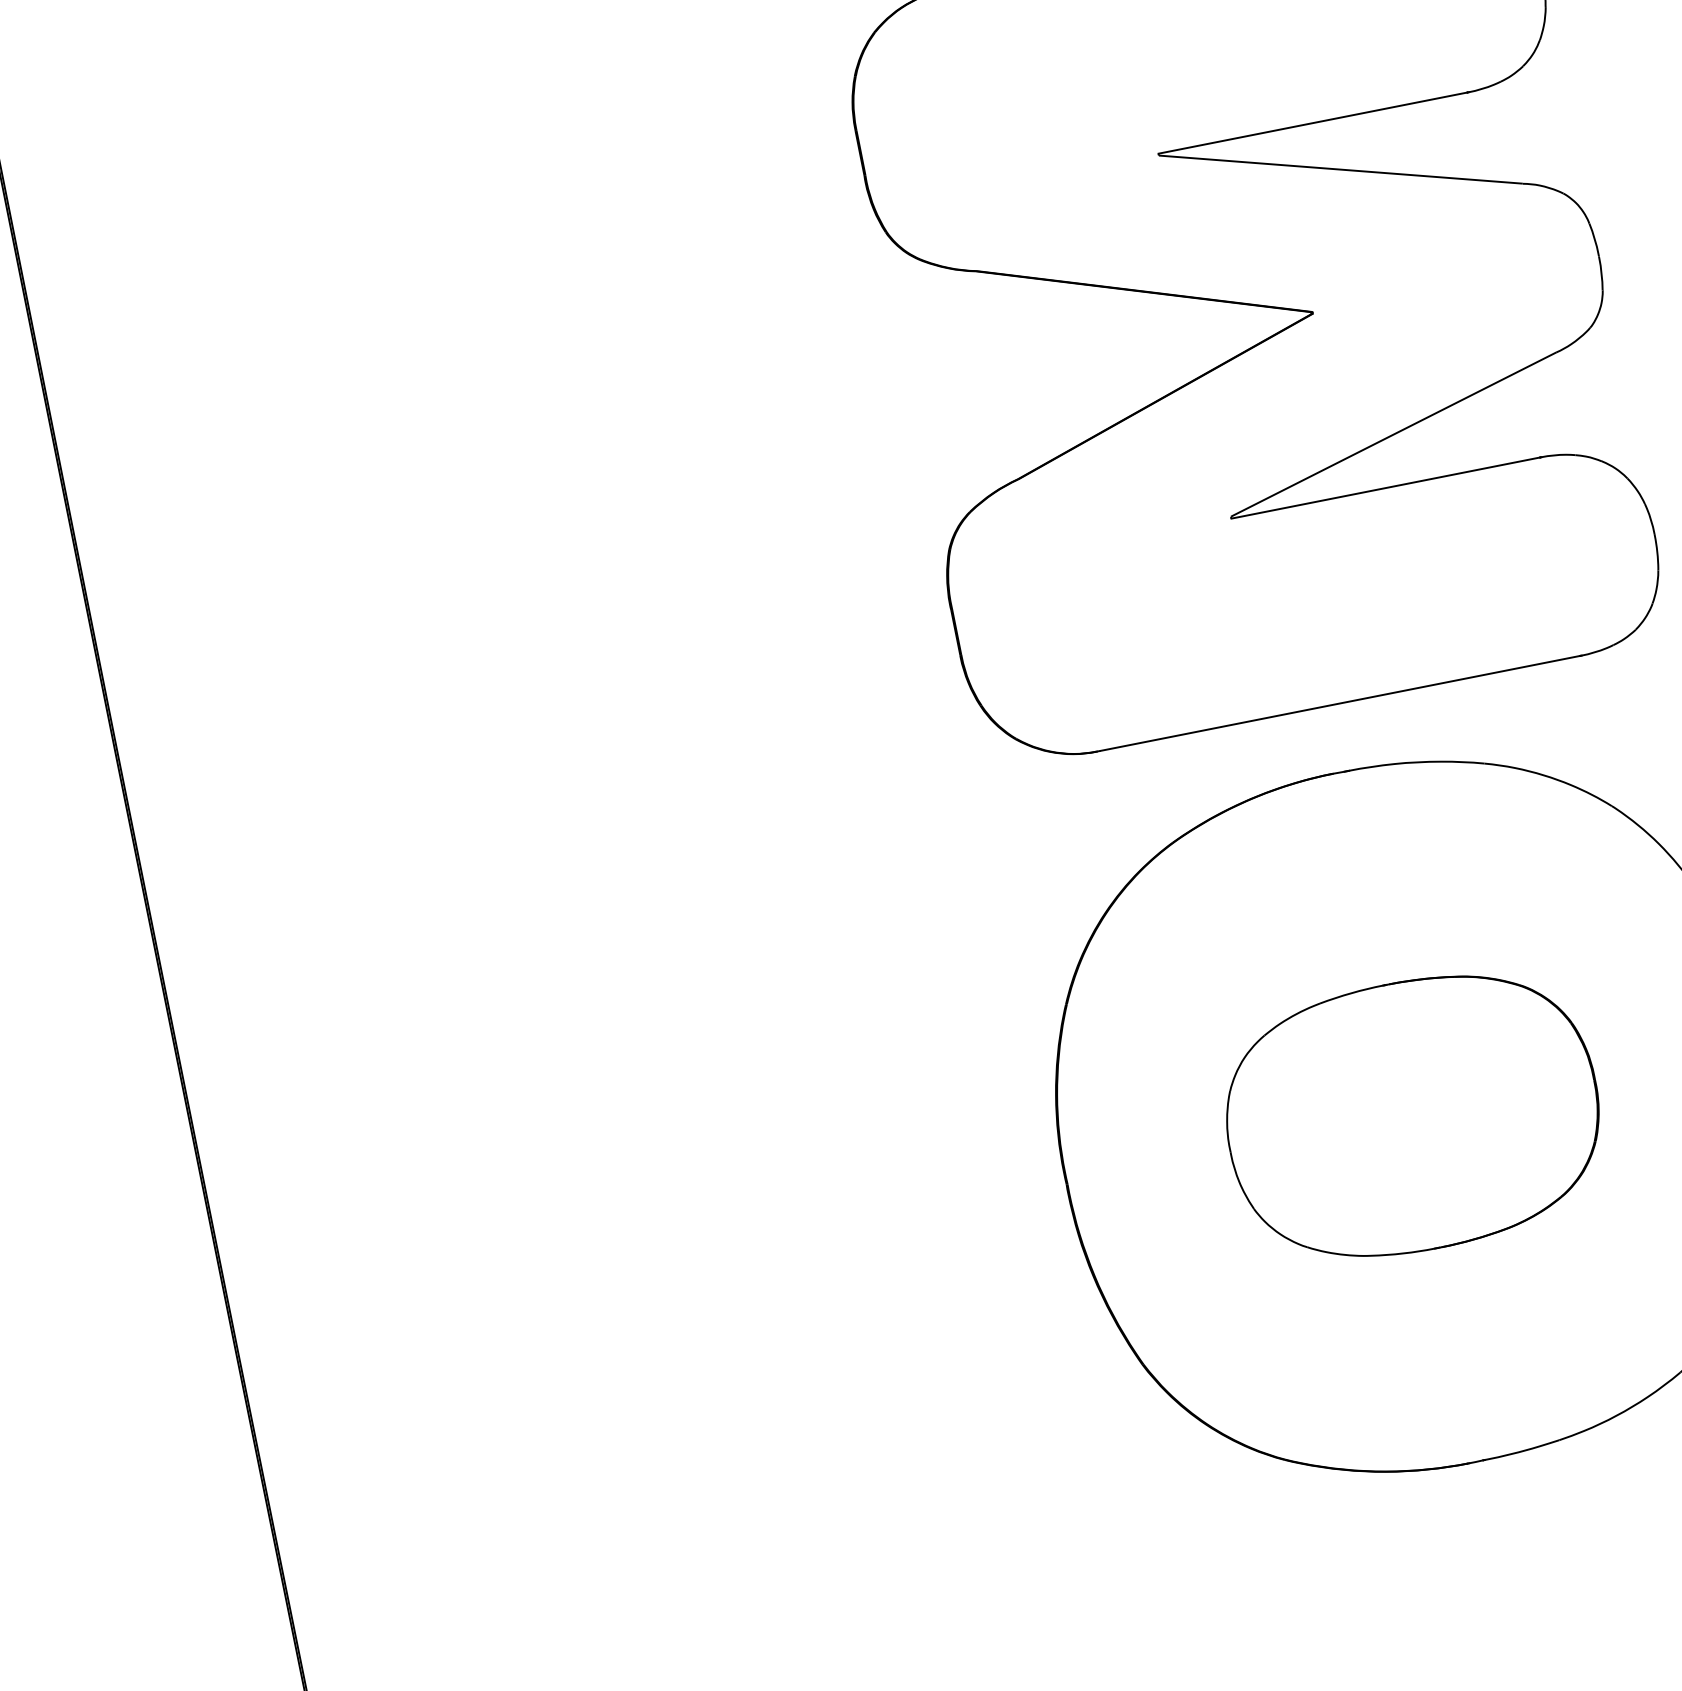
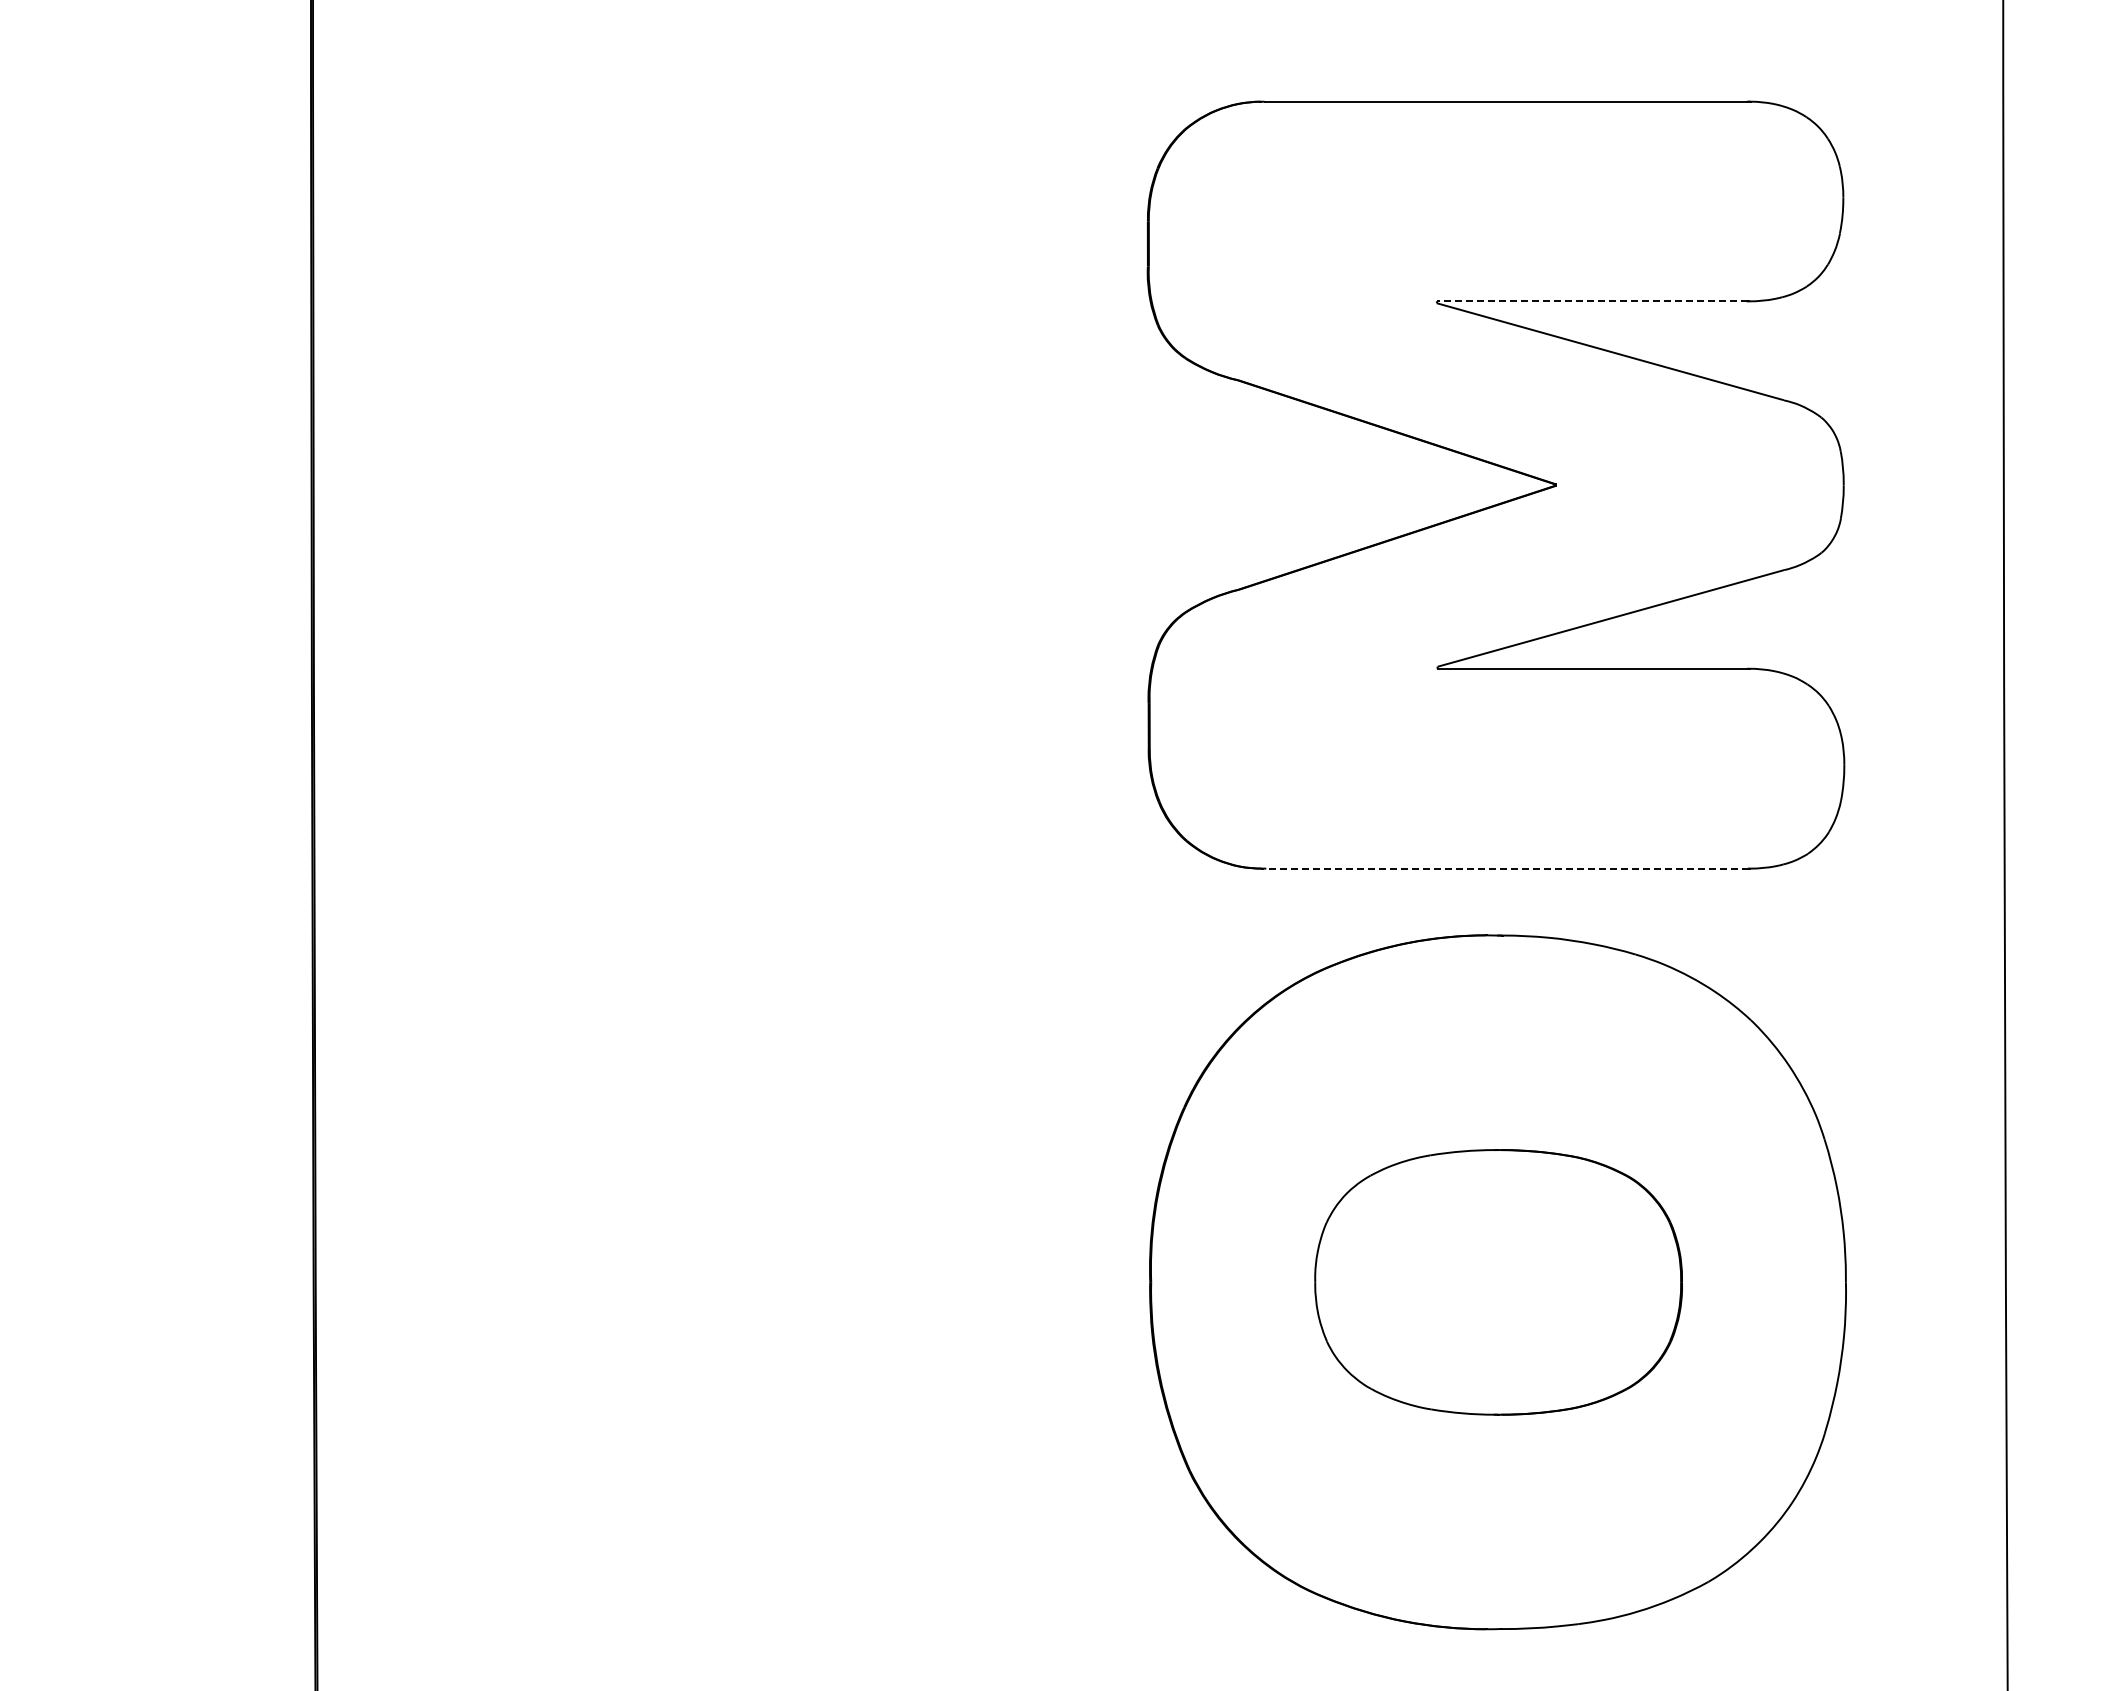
line: (1312, 123) -> (1591, 301), solid -> dashed
line: (1340, 703) -> (1507, 868), solid -> dashed

